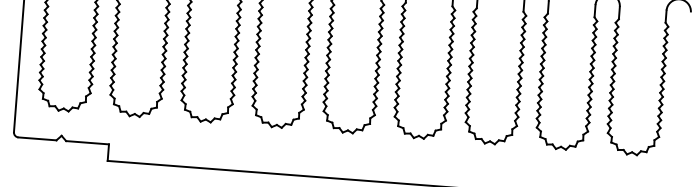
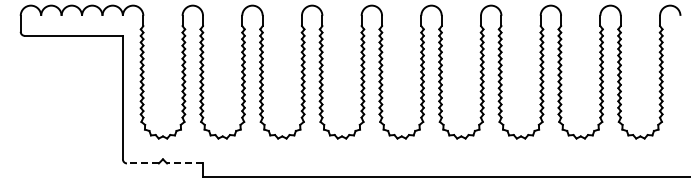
line: (36, 138) -> (142, 163), solid -> dashed
line: (88, 142) -> (185, 163), solid -> dashed

